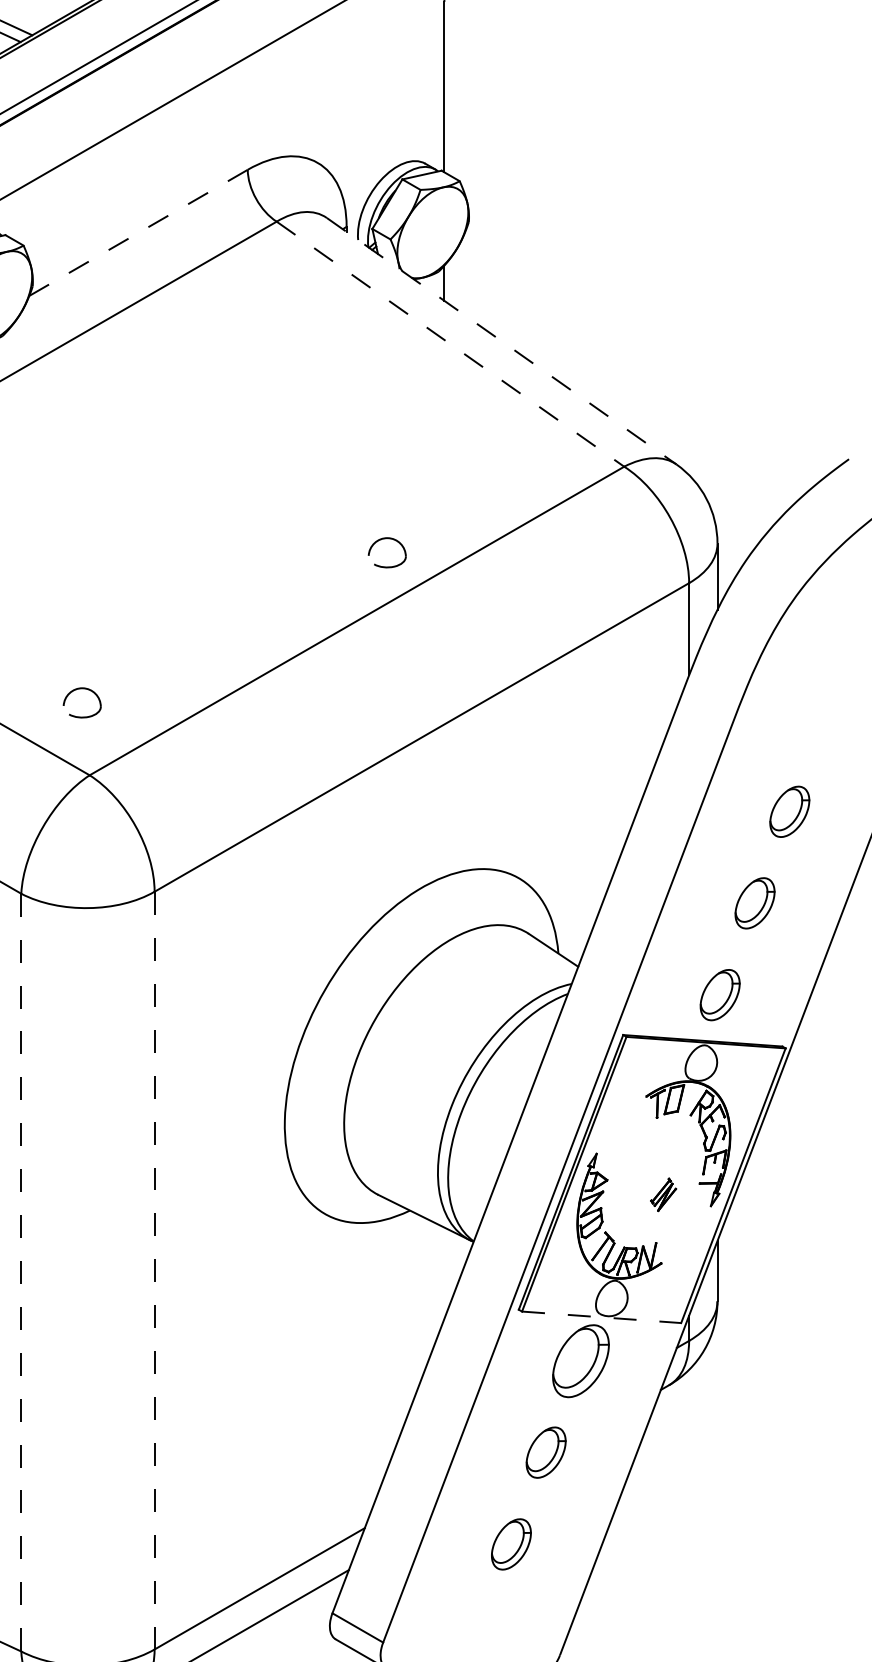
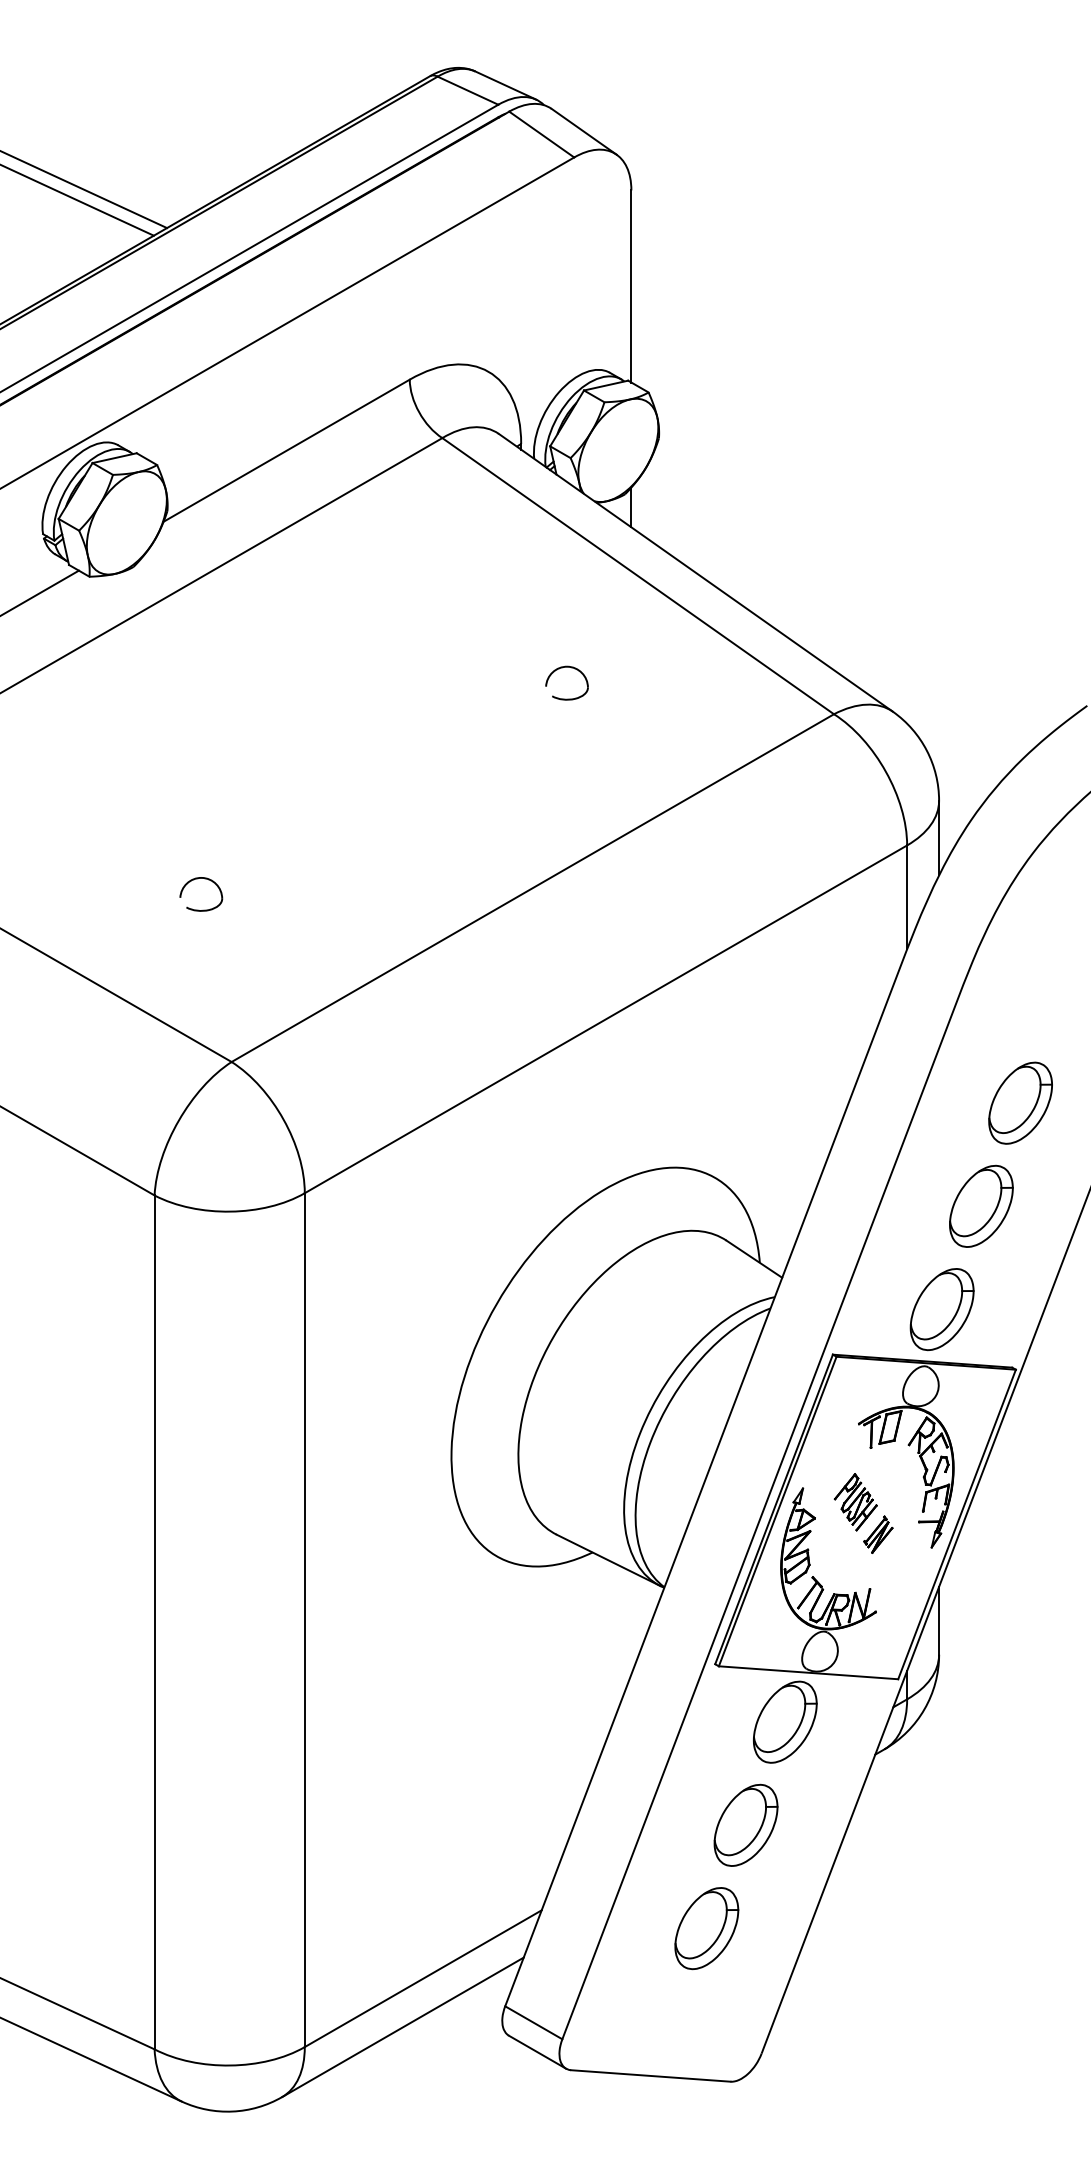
line: (138, 232) -> (286, 450), dashed -> solid
line: (501, 340) -> (695, 572), dashed -> solid
line: (450, 344) -> (638, 576), dashed -> solid
part: (383, 539) -> (562, 668), moved
part: (84, 716) -> (203, 909), moved
part: (789, 811) -> (1020, 1102), size x1.43
part: (755, 902) -> (981, 1205), size x1.43
part: (719, 994) -> (941, 1309), size x1.43
part: (643, 1166) -> (855, 1502), added
line: (154, 1270) -> (304, 1620), dashed -> solid
line: (21, 1272) -> (154, 1622), dashed -> solid
line: (601, 1317) -> (808, 1672), dashed -> solid
part: (545, 1451) -> (745, 1824), size x1.43
part: (511, 1544) -> (706, 1928), size x1.43

